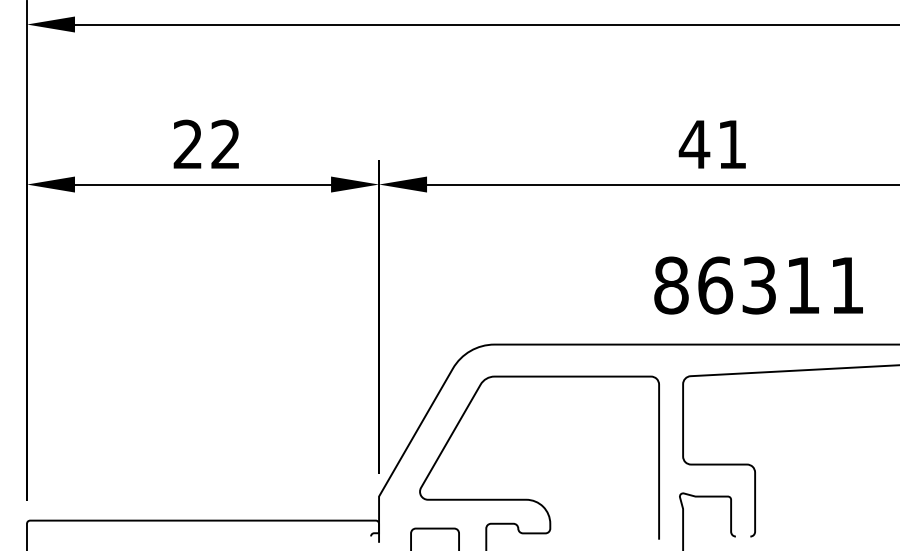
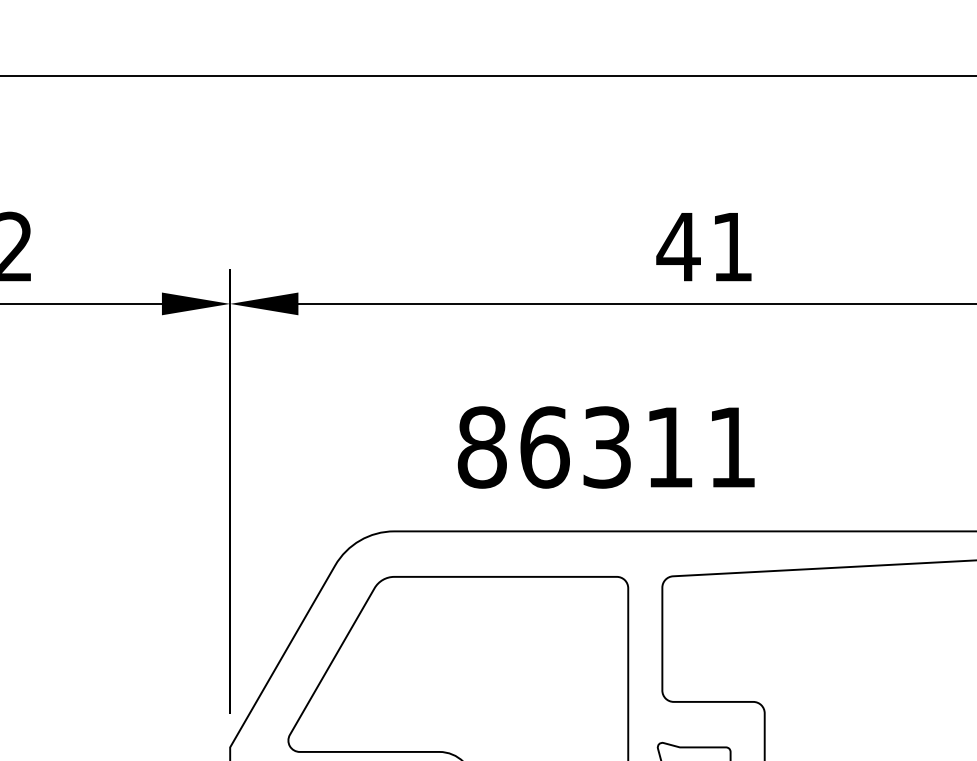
text: (758, 285) -> (606, 447), moved

